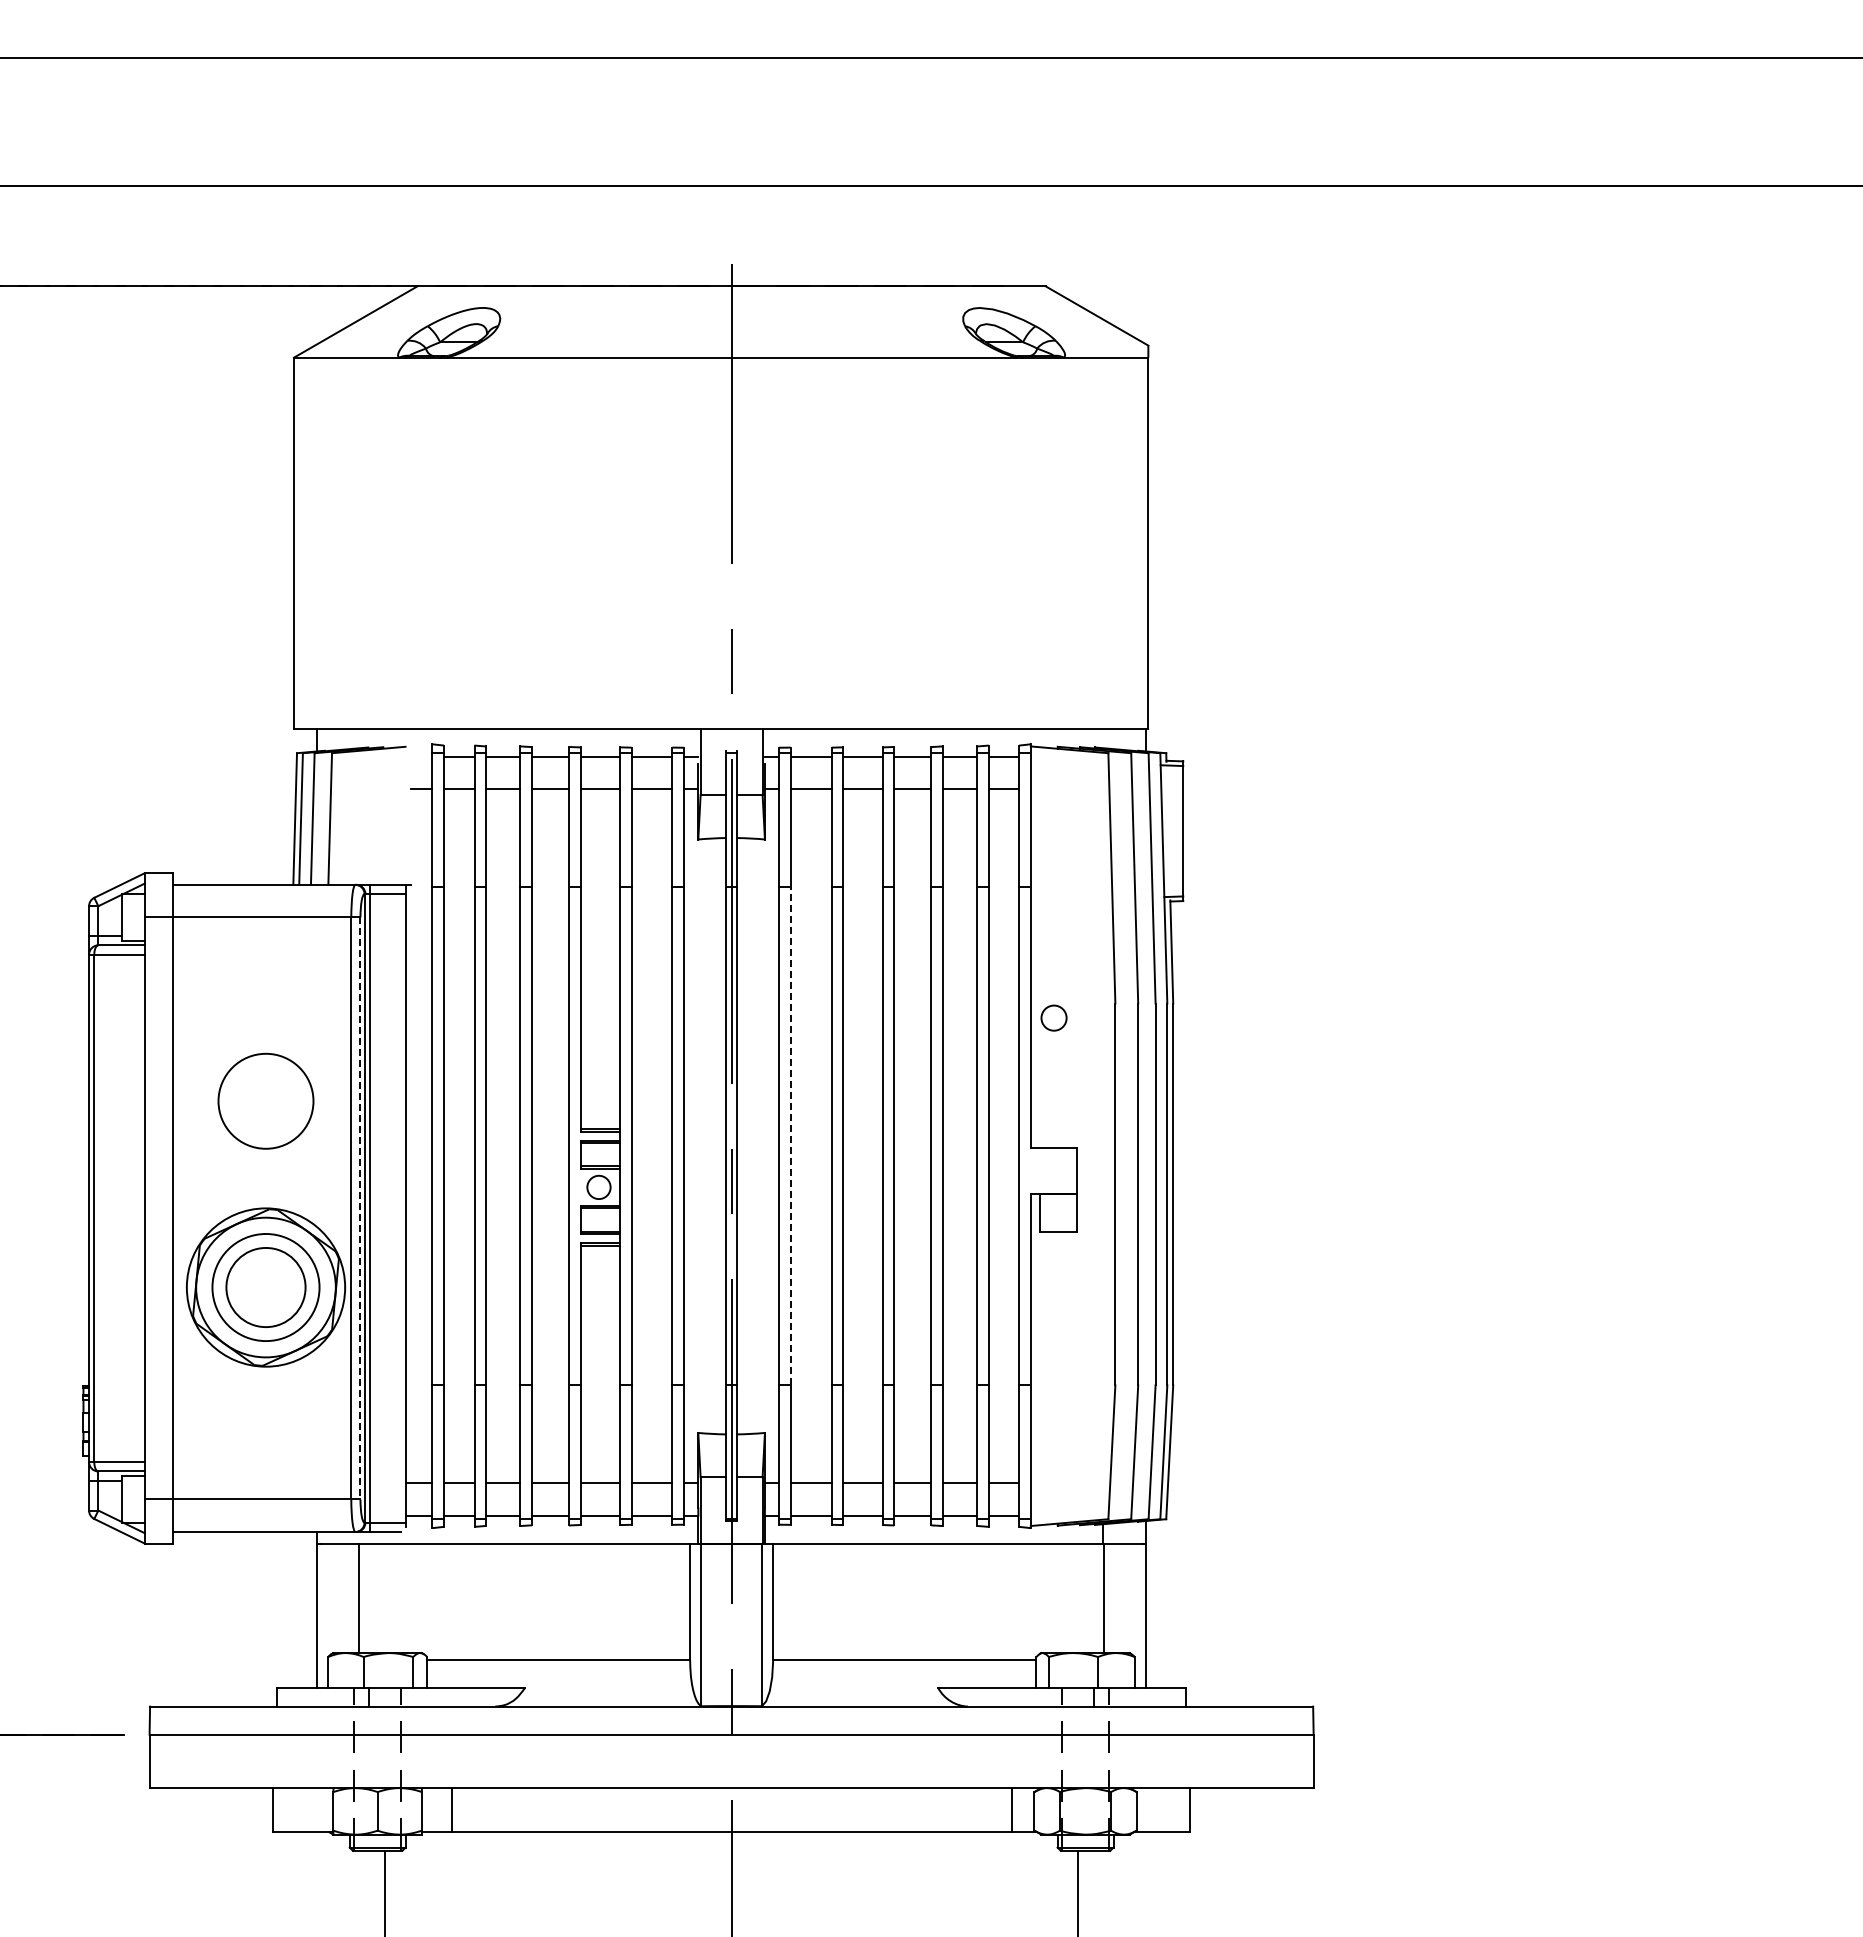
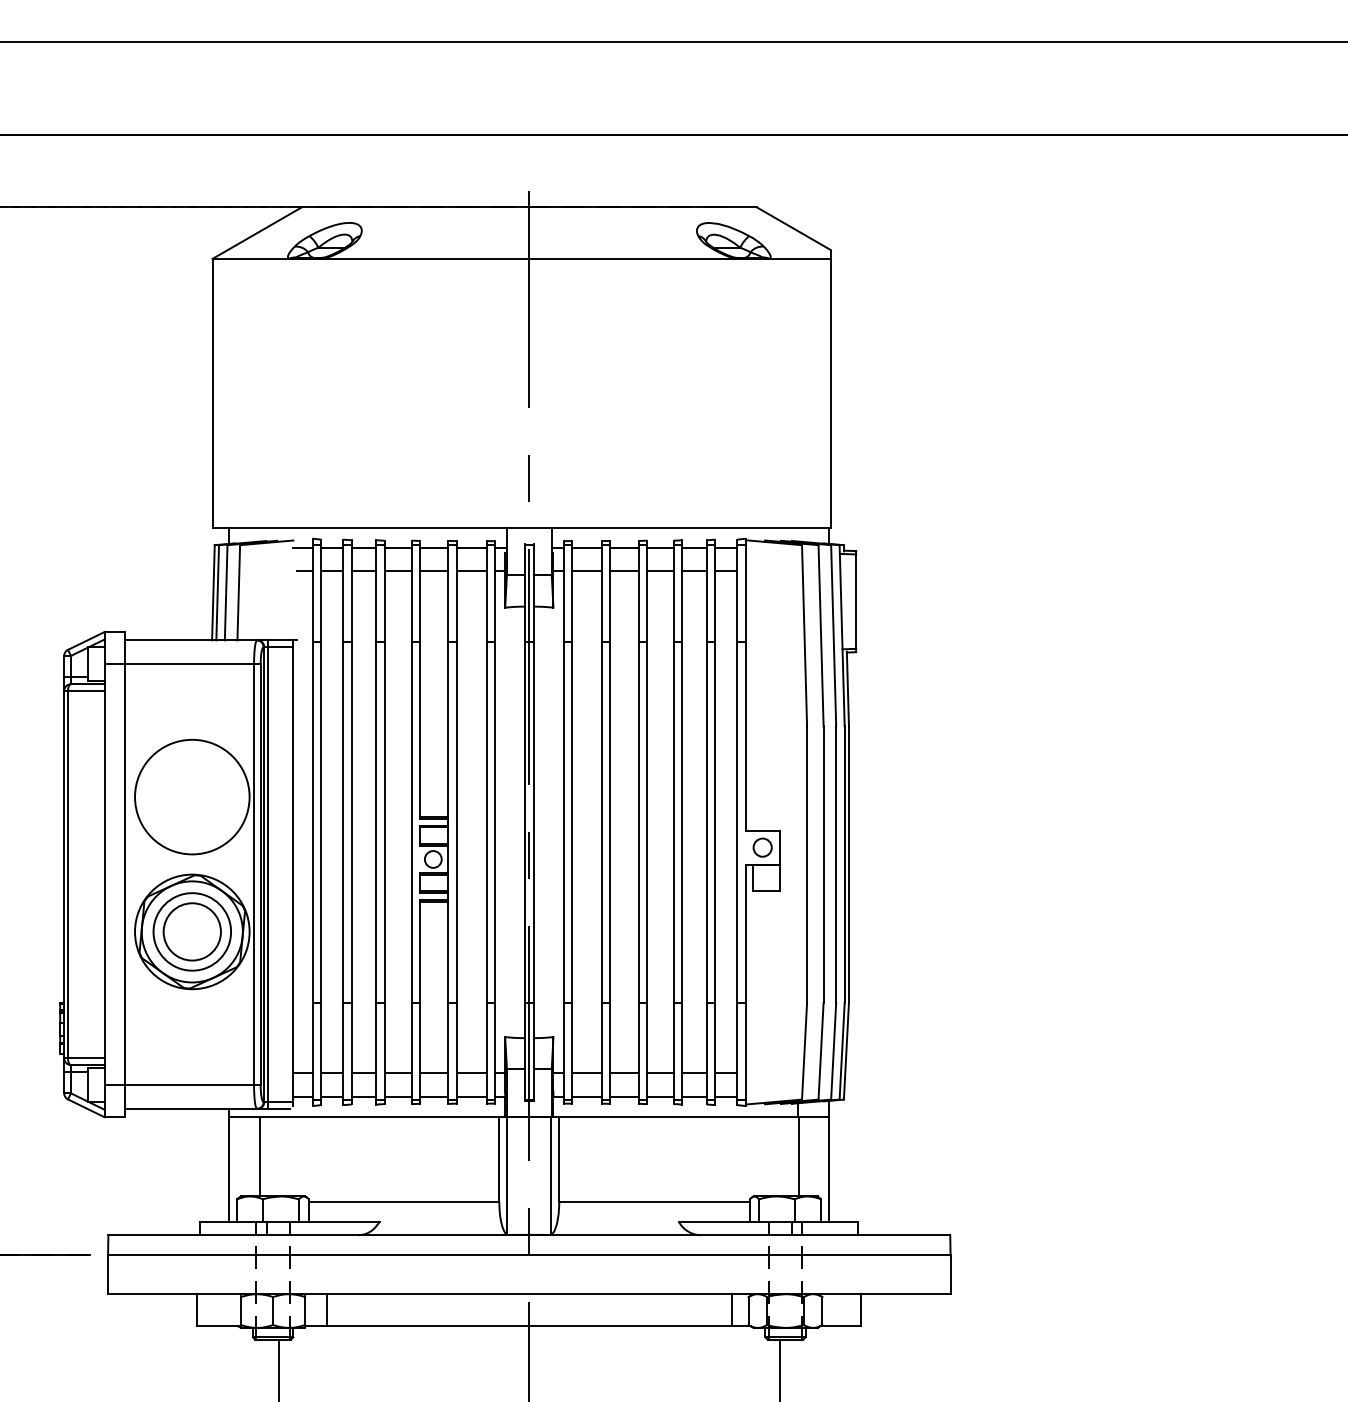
line: (418, 756) -> (302, 547), added
circle: (1053, 1017) -> (762, 847), moved
circle: (265, 1101) -> (191, 797), size x1.67
line: (790, 1135) -> (571, 821), dashed -> solid
line: (360, 1208) -> (260, 874), dashed -> solid

